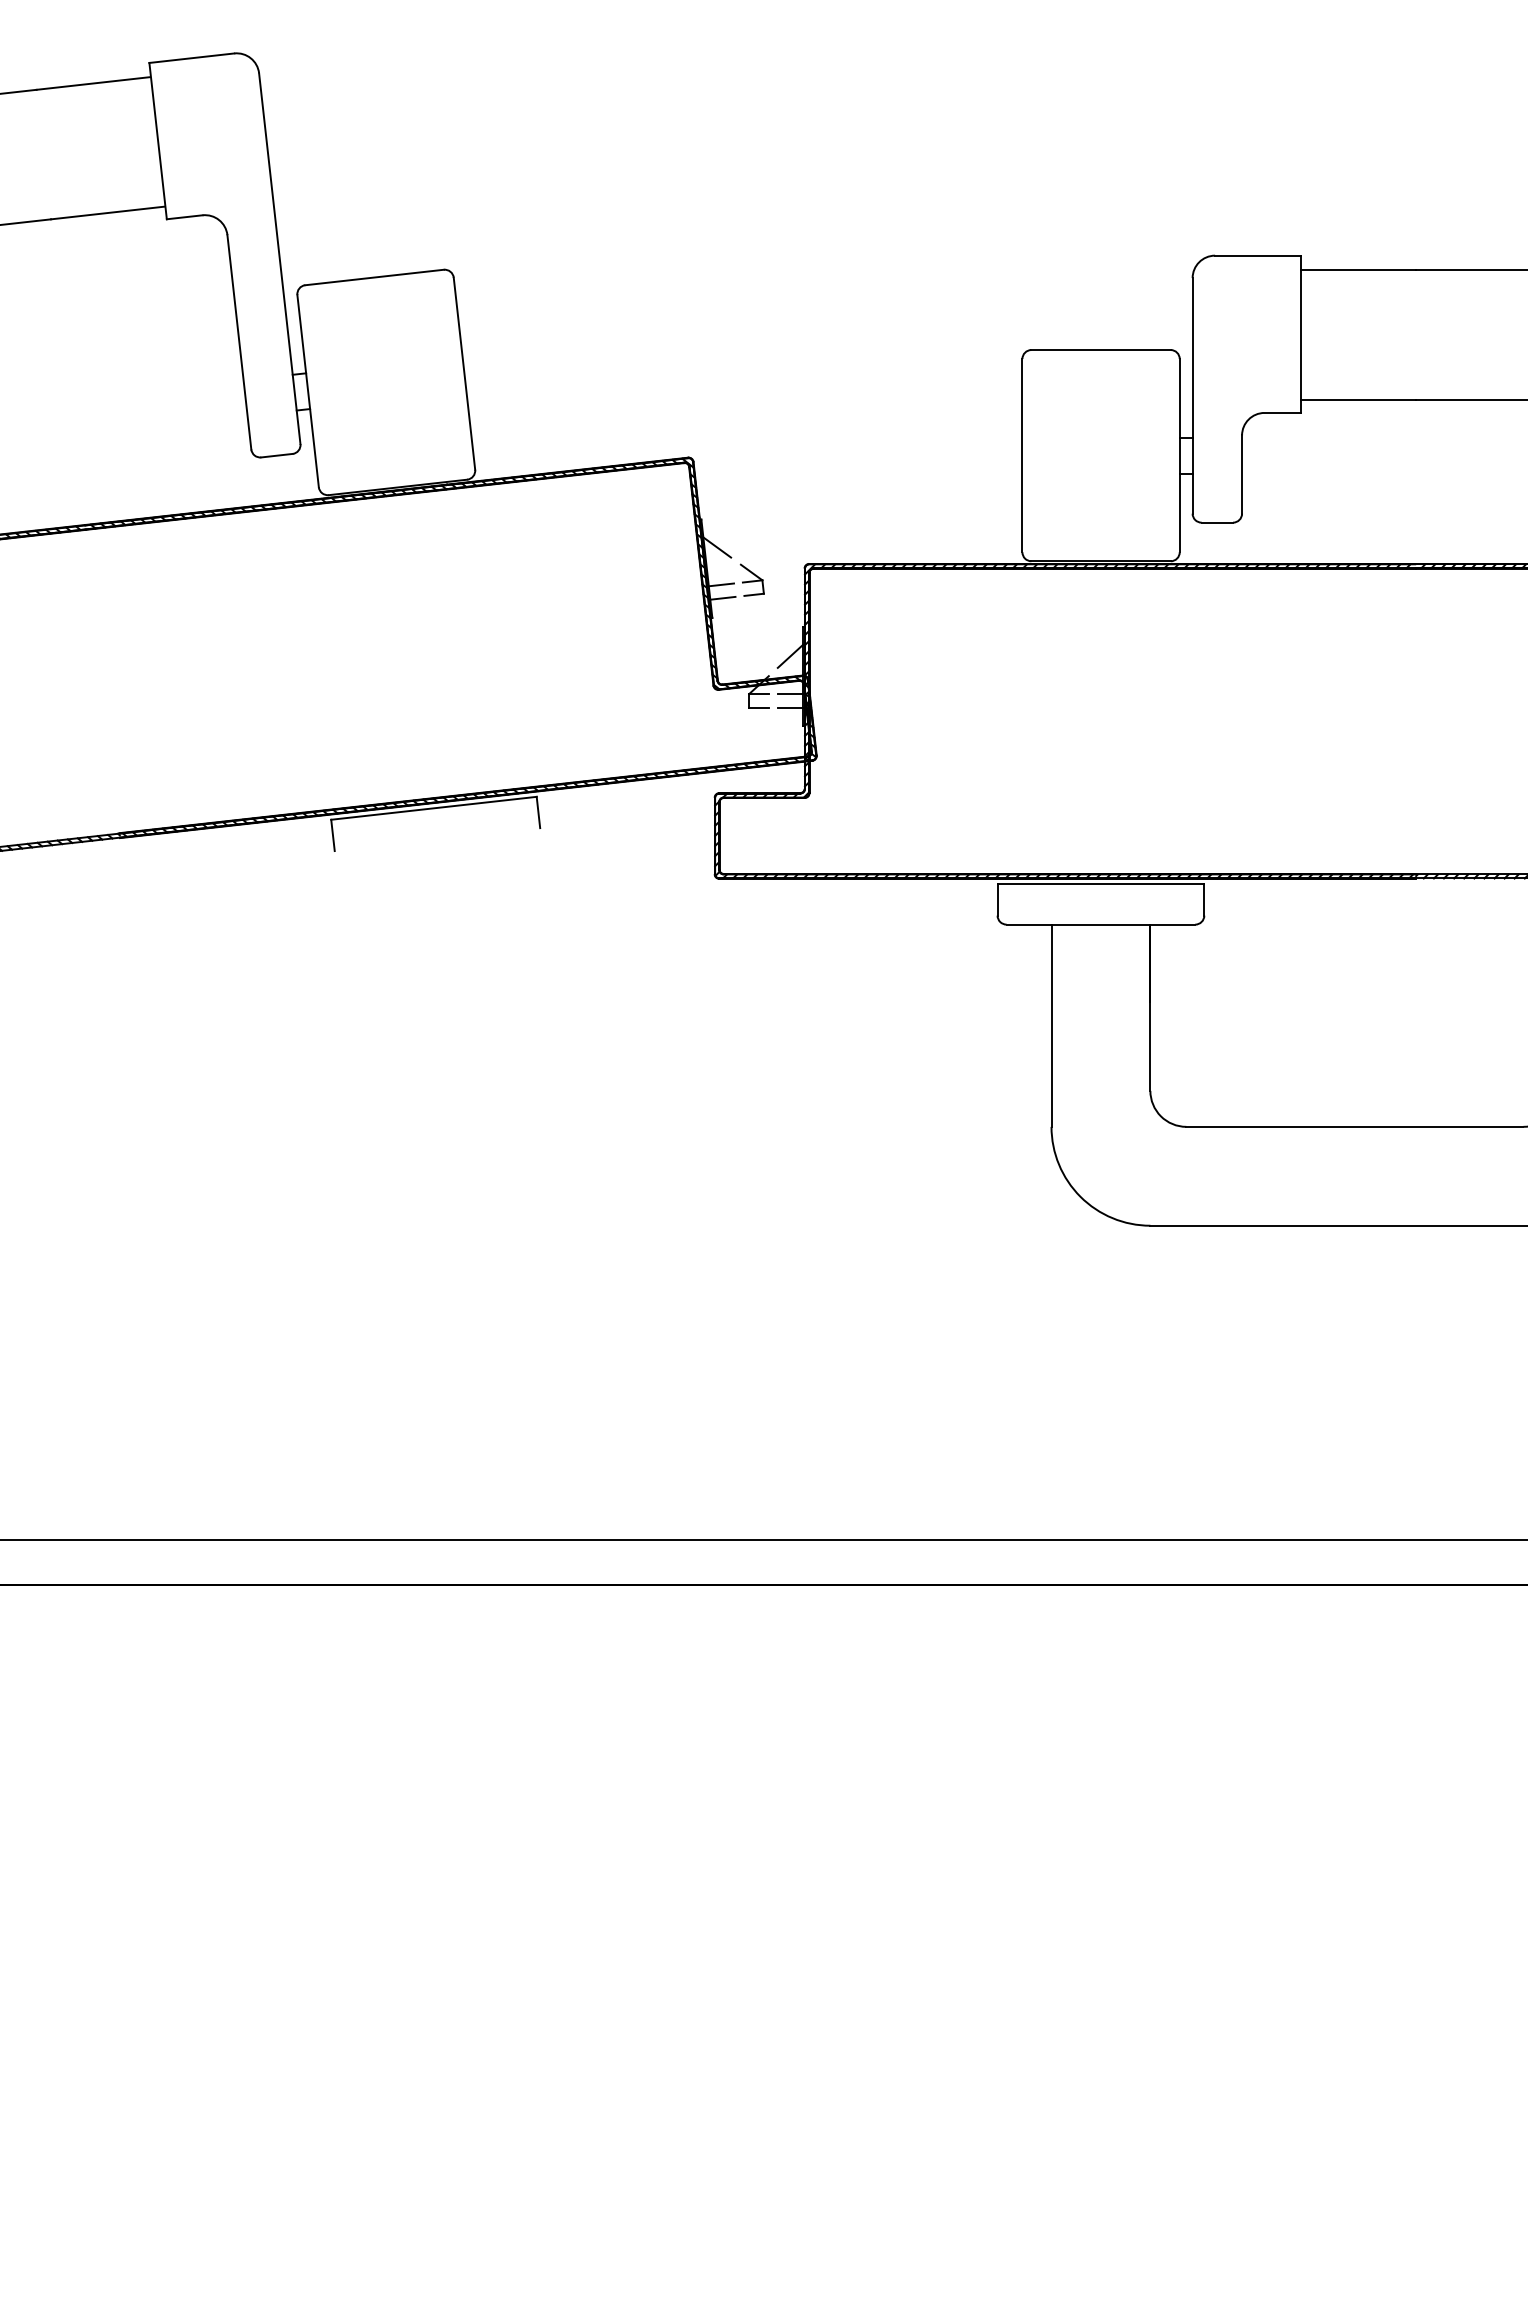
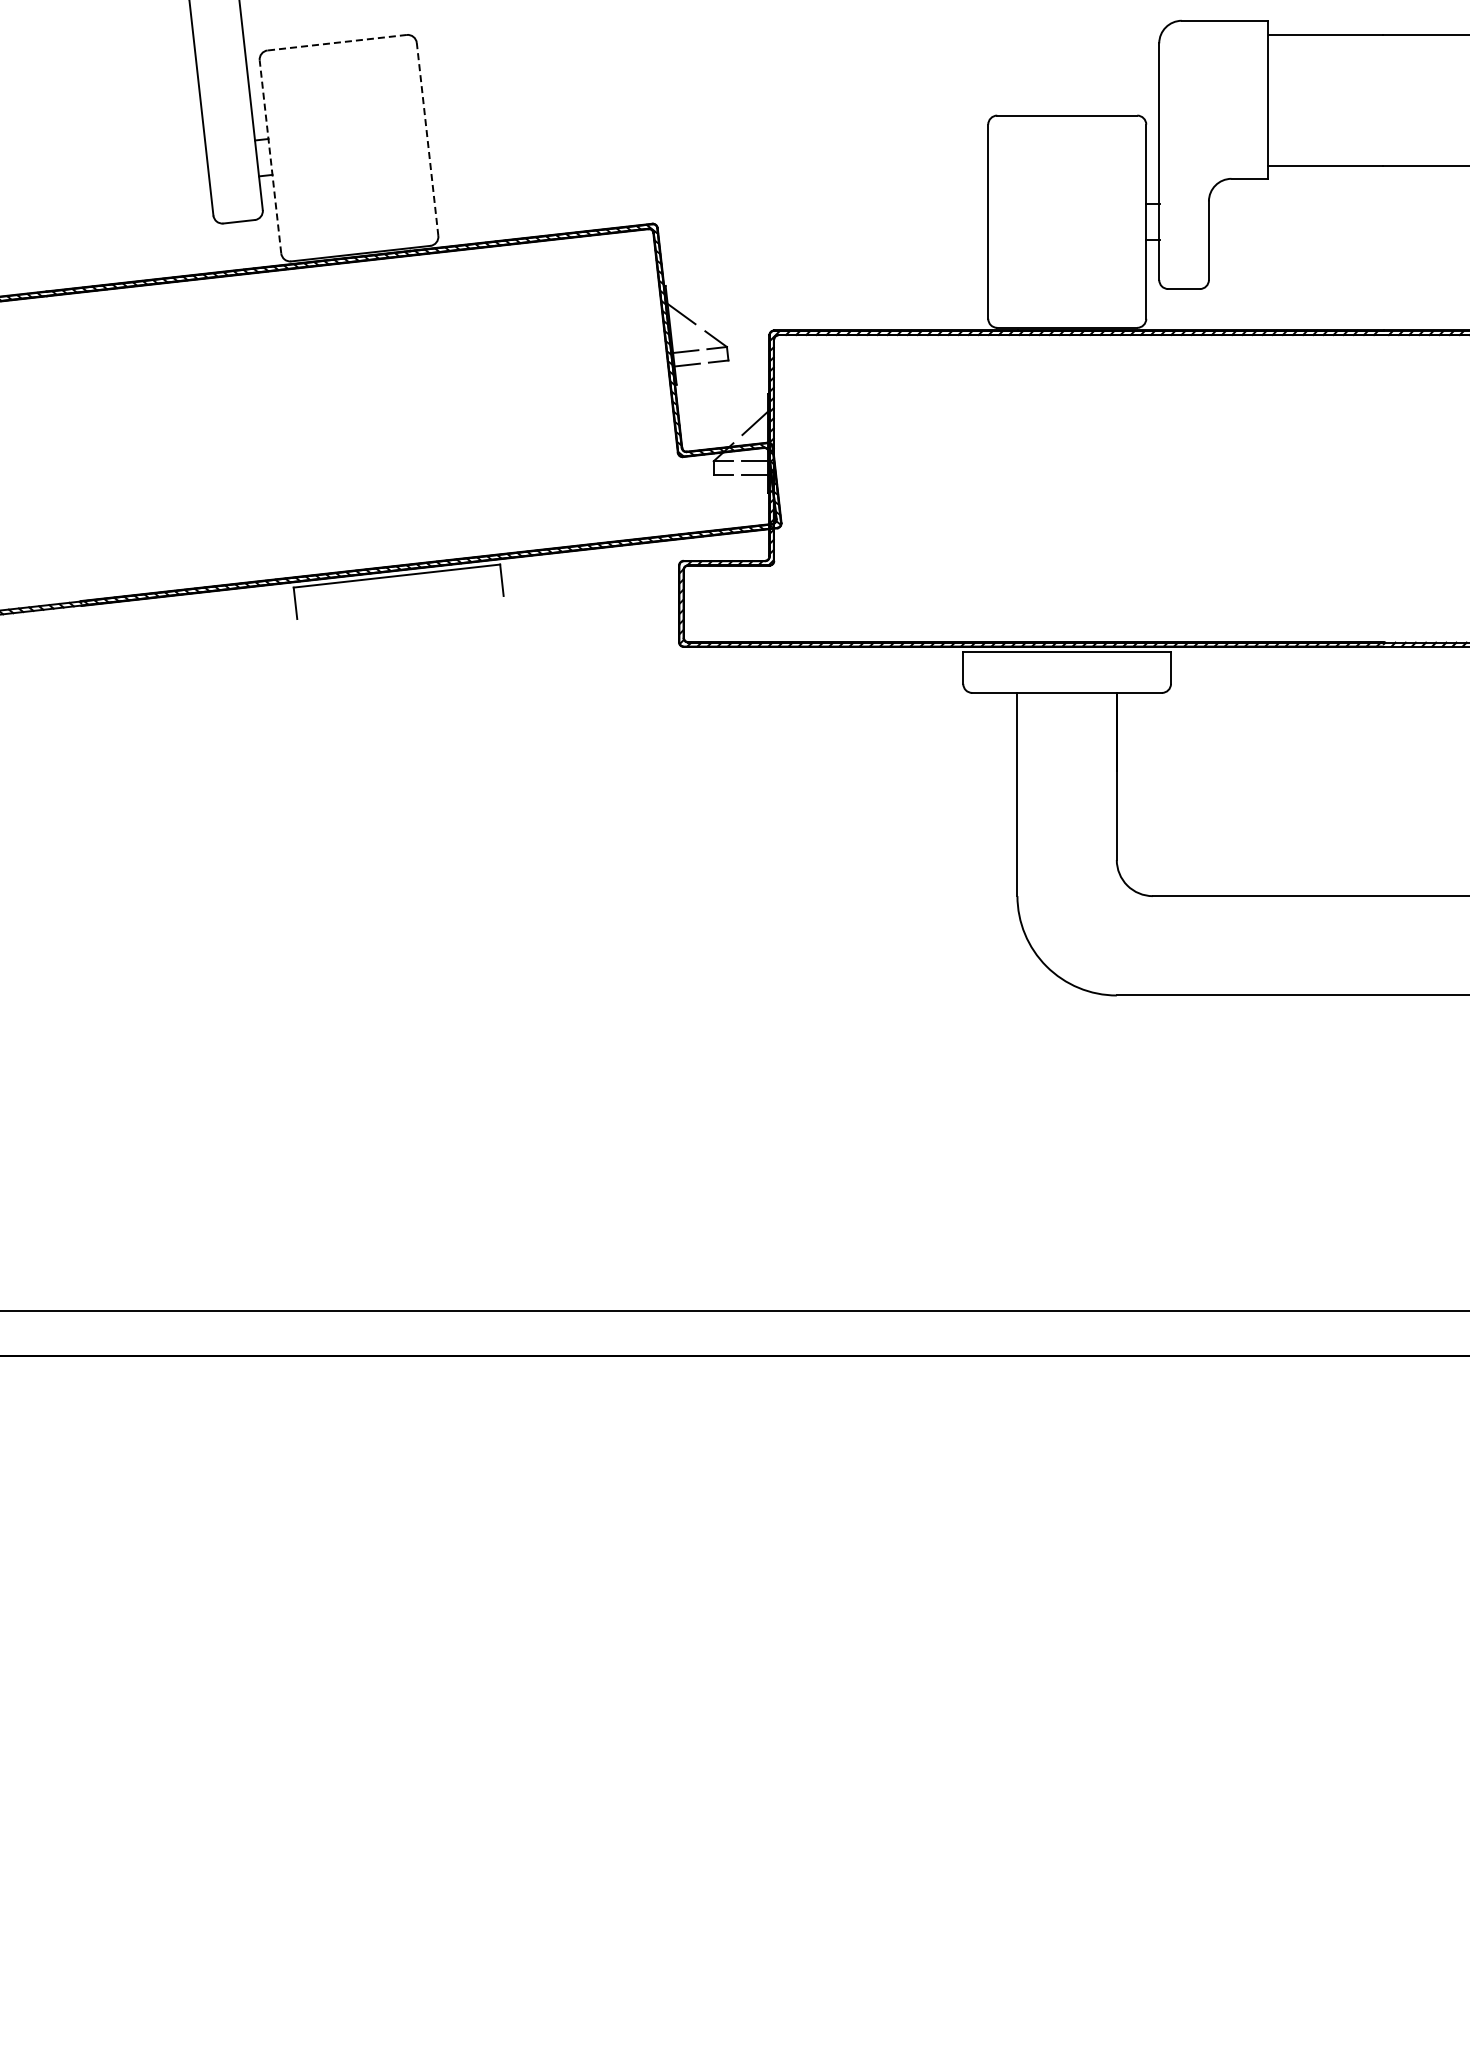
line: (374, 277) -> (337, 42), solid -> dashed
line: (464, 373) -> (427, 139), solid -> dashed
line: (308, 391) -> (270, 157), solid -> dashed

